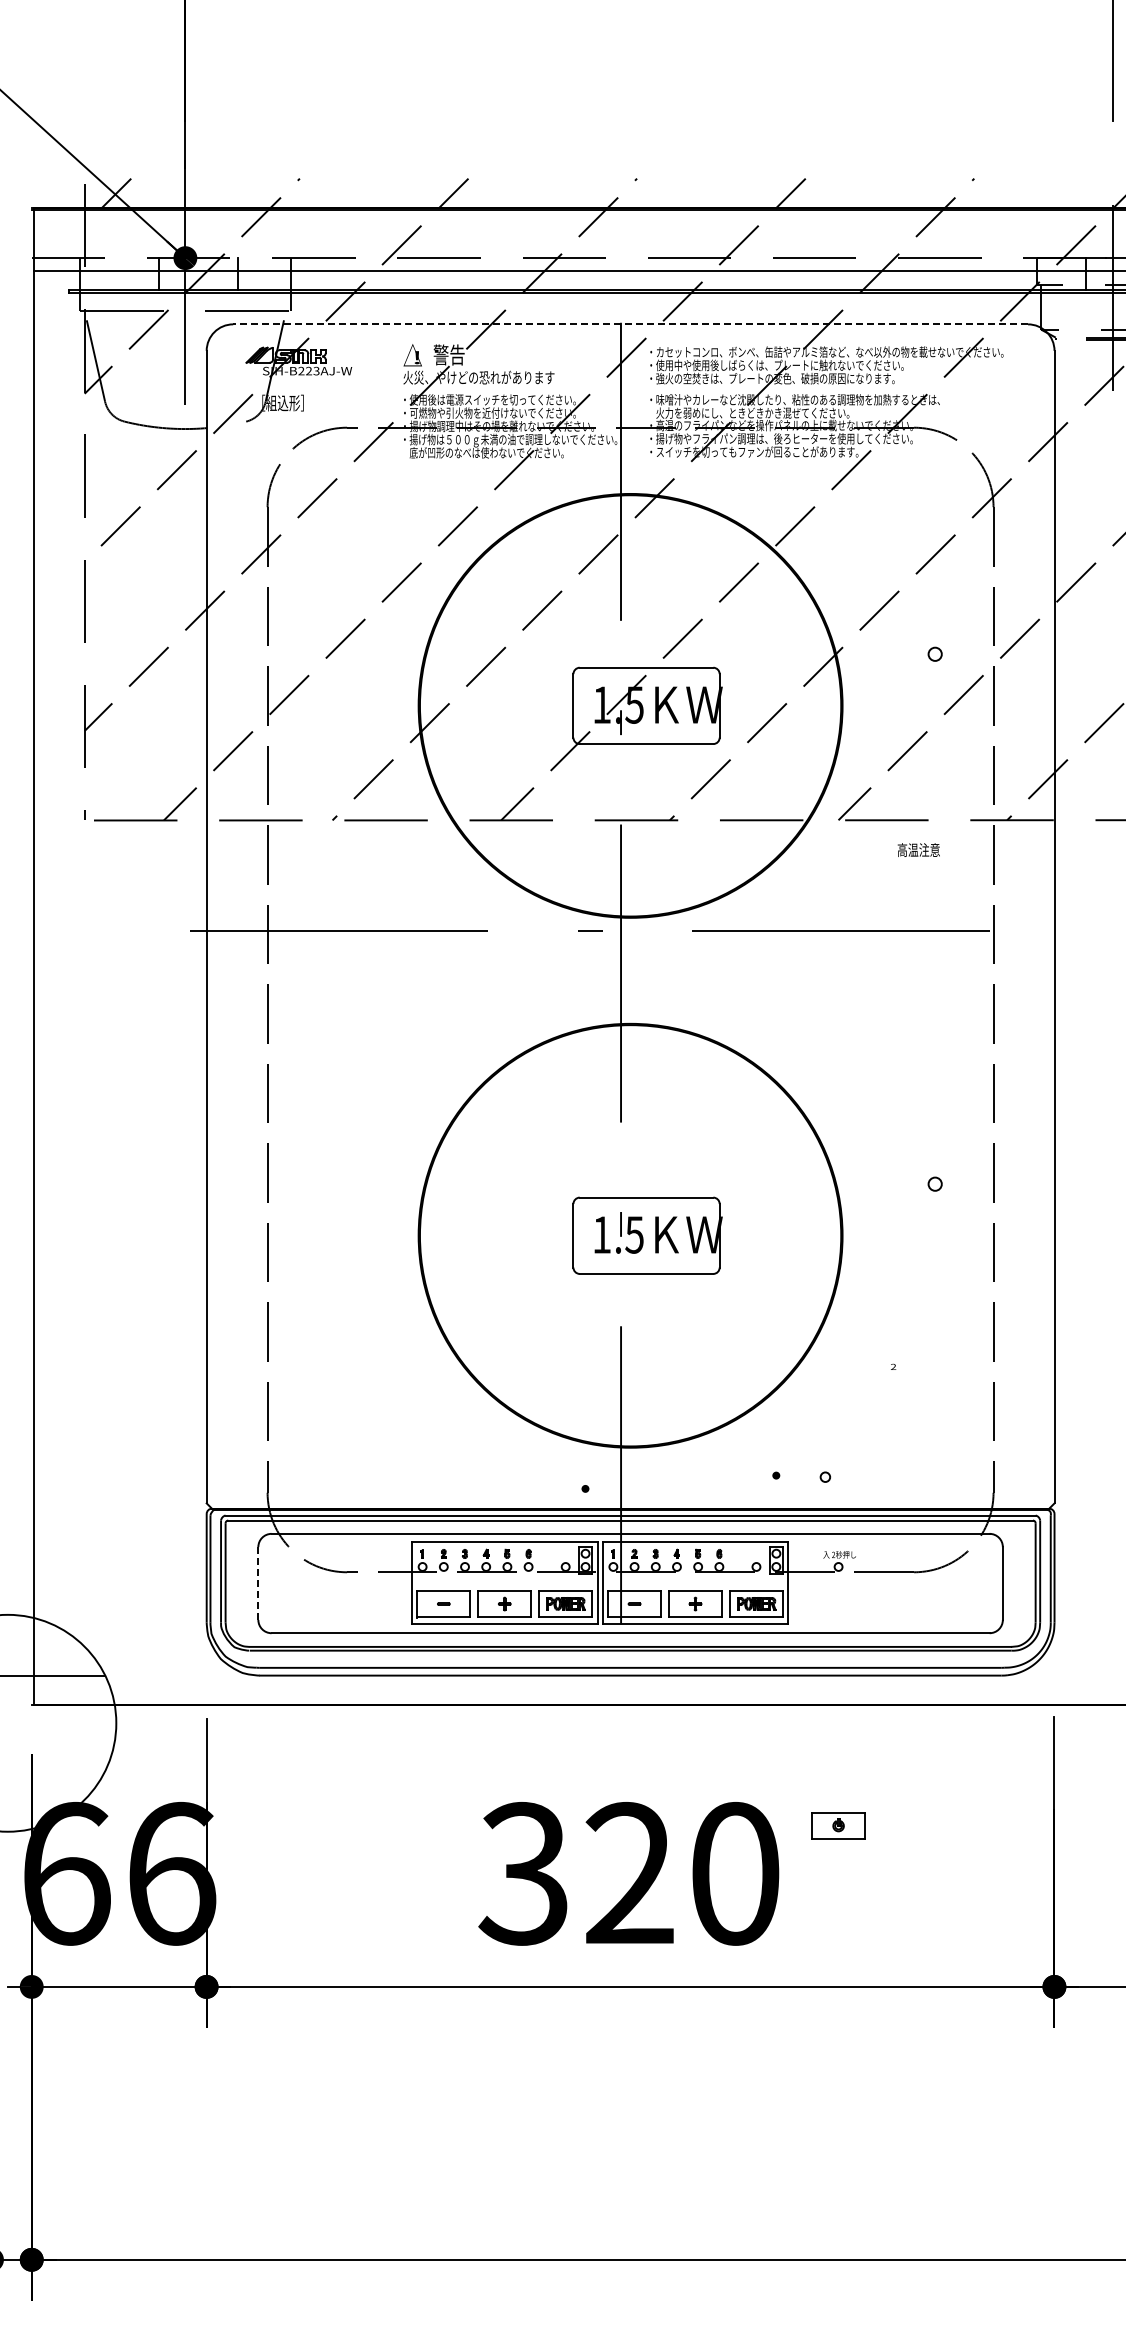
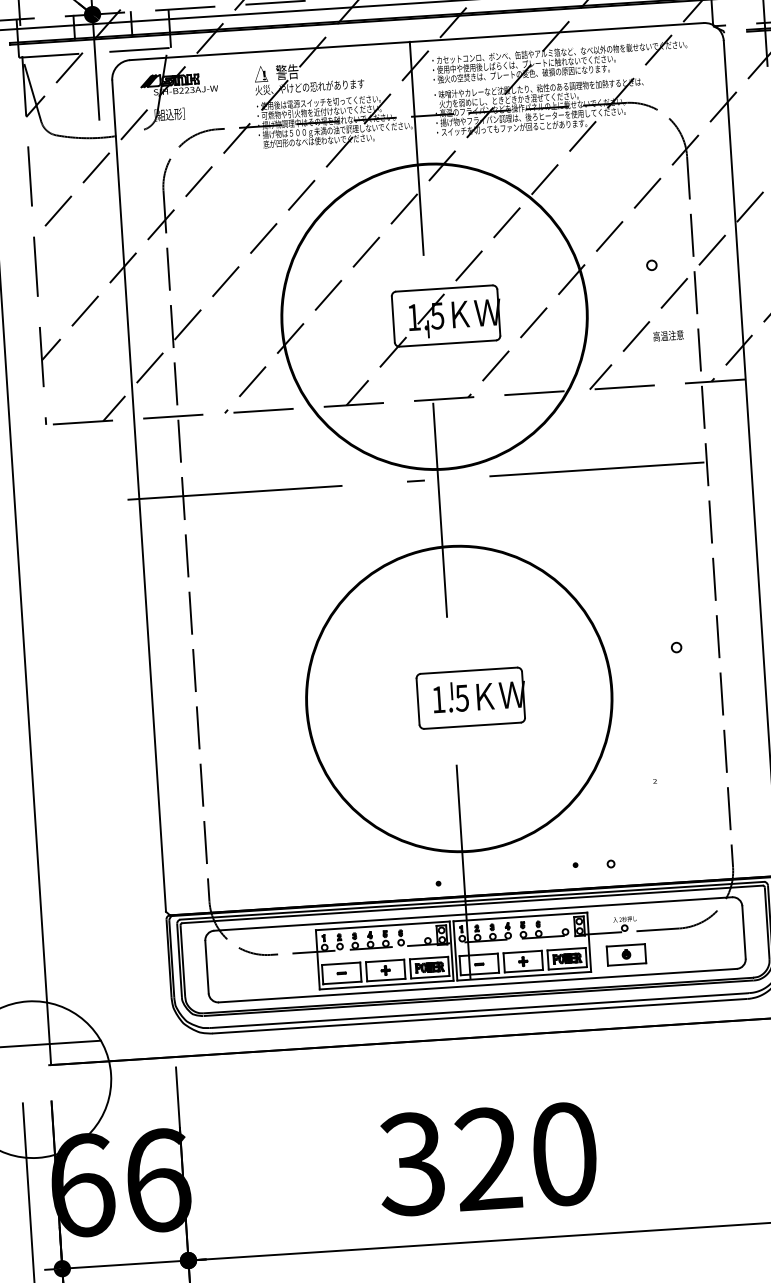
line: (630, 324) -> (416, 41), dashed -> solid
text: (918, 849) -> (668, 335), moved
line: (258, 1584) -> (207, 967), dashed -> solid
part: (838, 1825) -> (626, 954), moved

